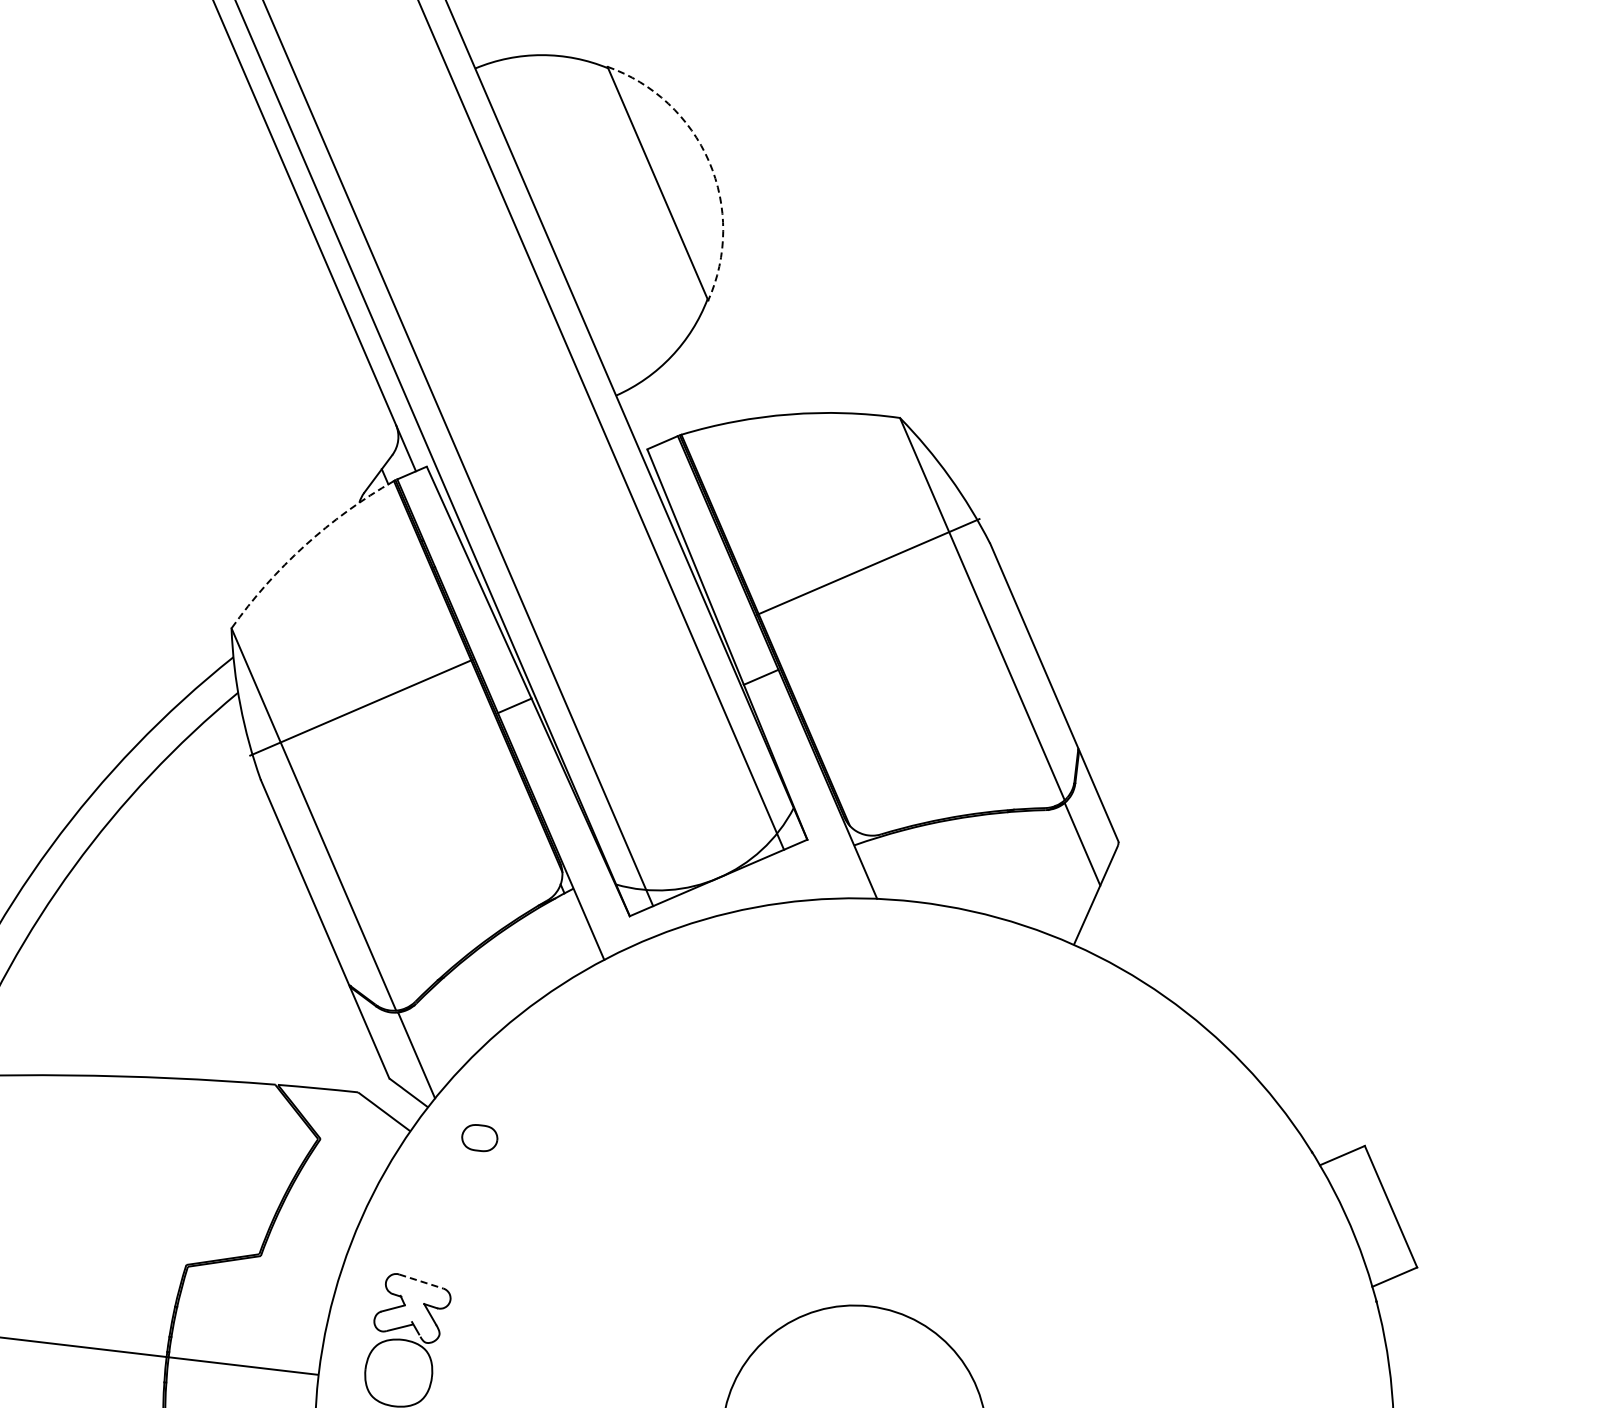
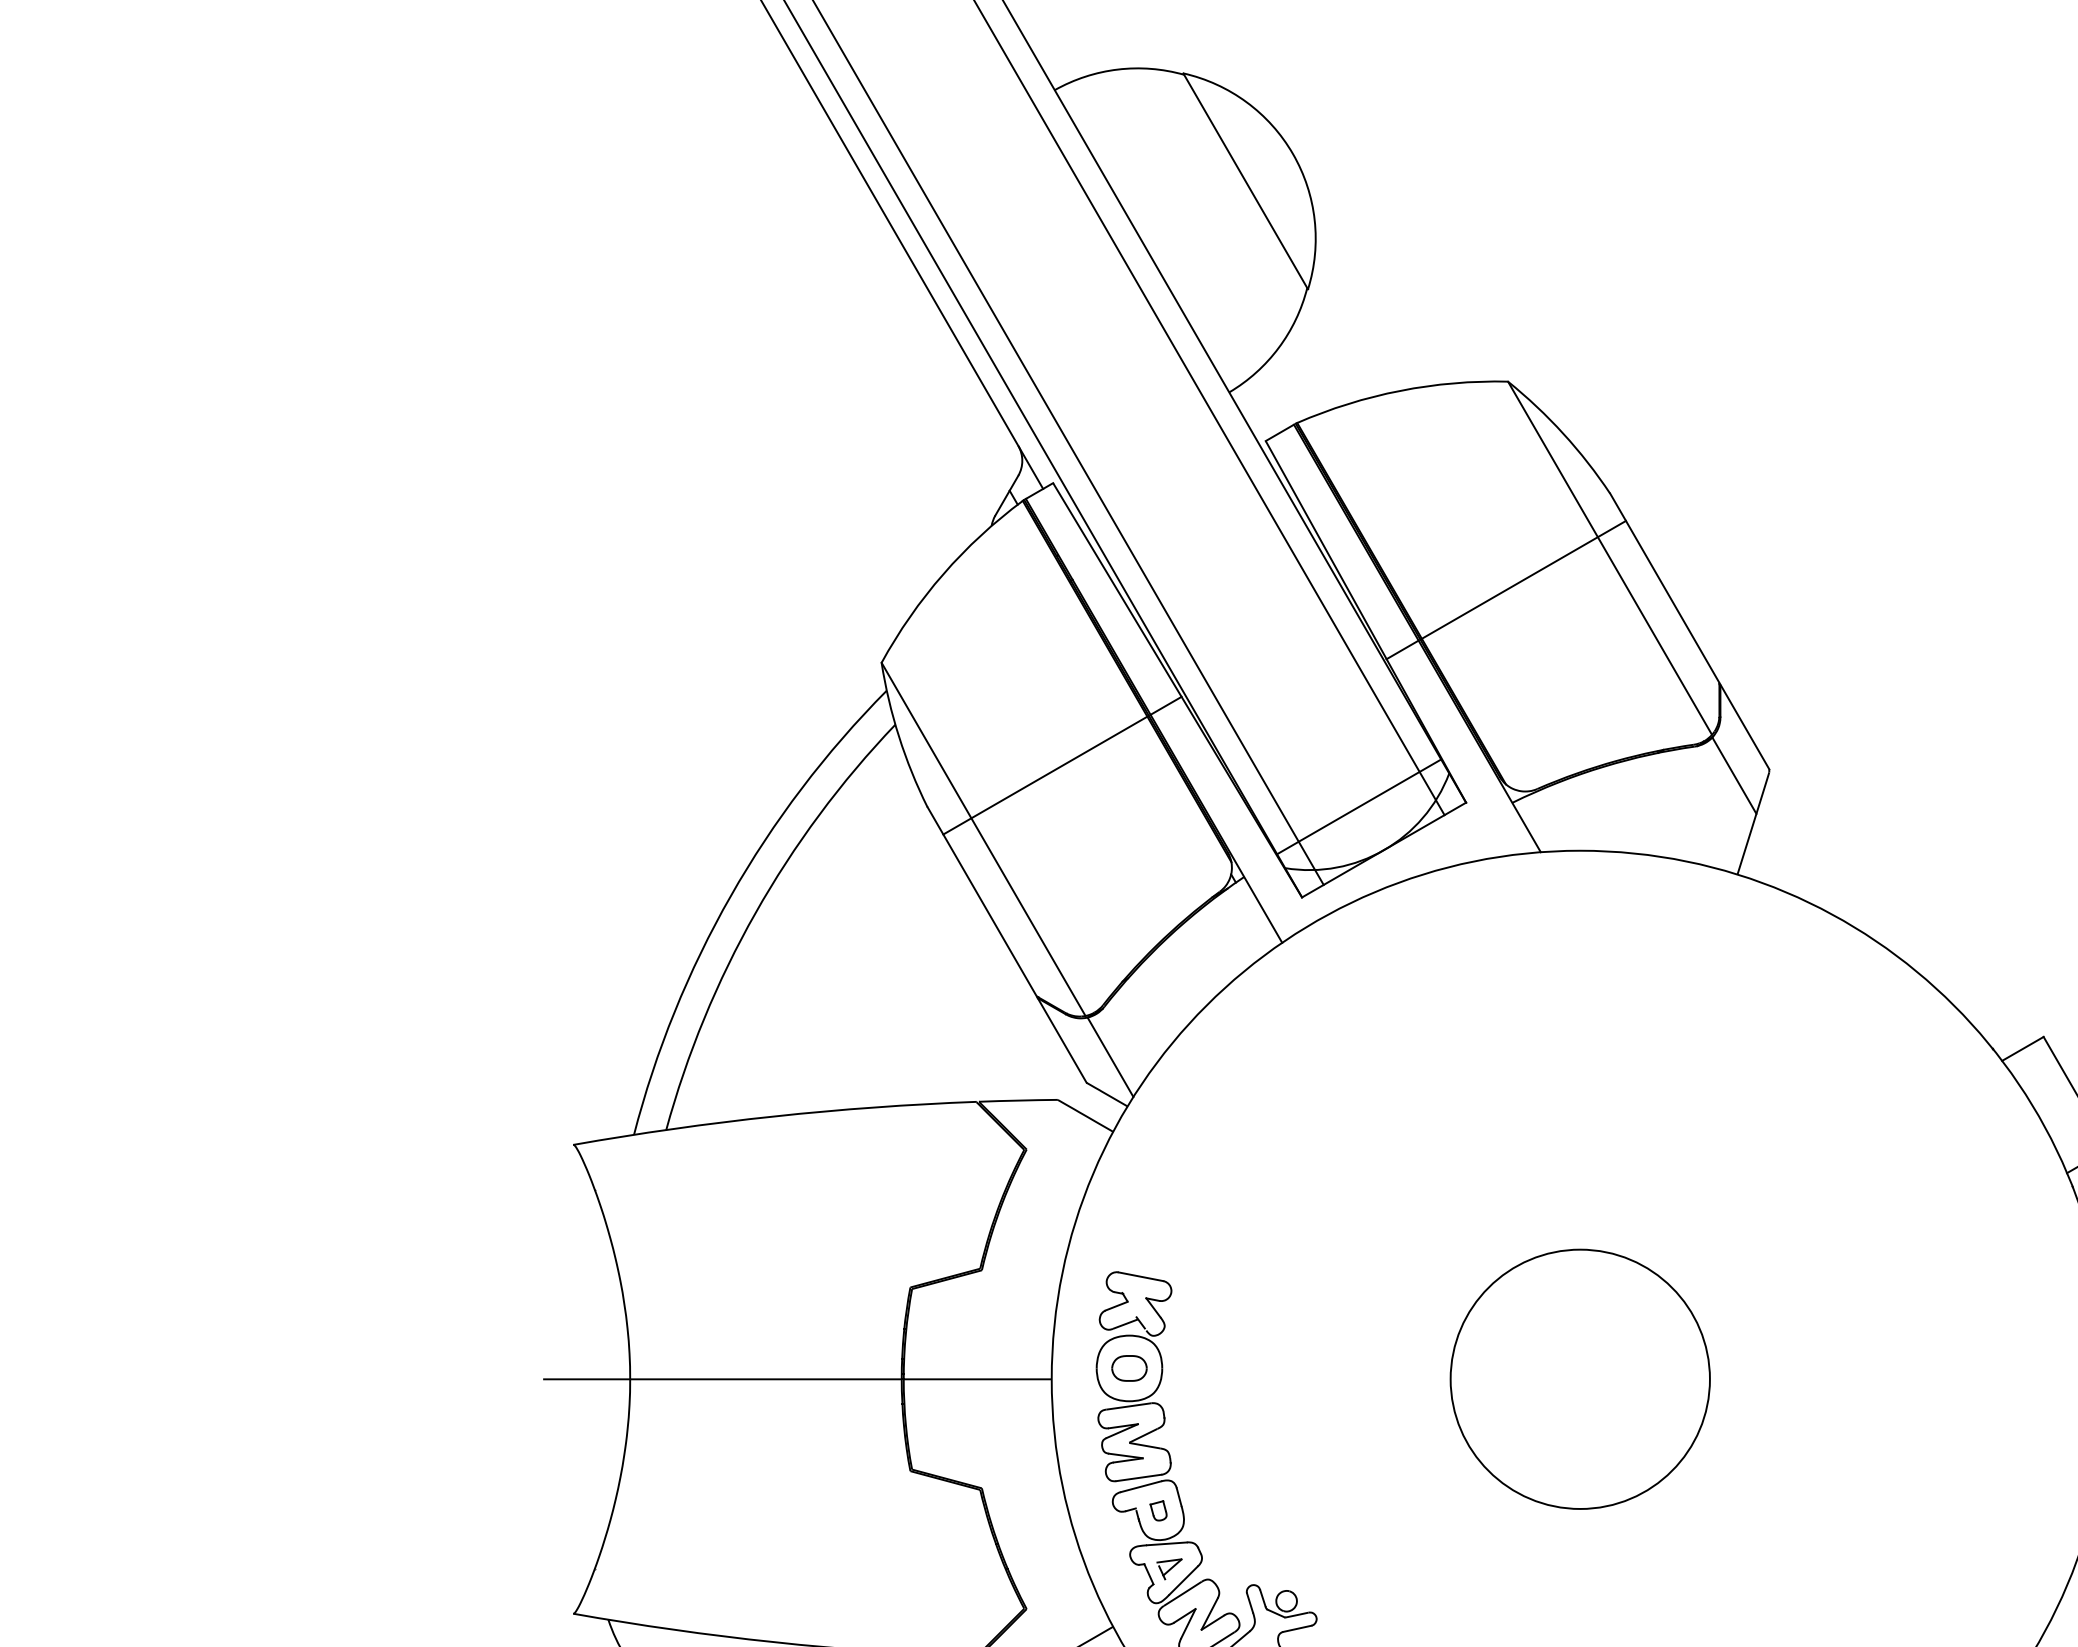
arc: (709, 162) -> (1293, 154), dashed -> solid
arc: (304, 546) -> (943, 574), dashed -> solid
line: (867, 566) -> (1522, 579), moved
line: (360, 706) -> (1045, 774), moved
line: (698, 830) -> (1359, 806), added
part: (479, 1138) -> (1129, 1368), moved
line: (420, 1281) -> (1140, 1276), dashed -> solid

